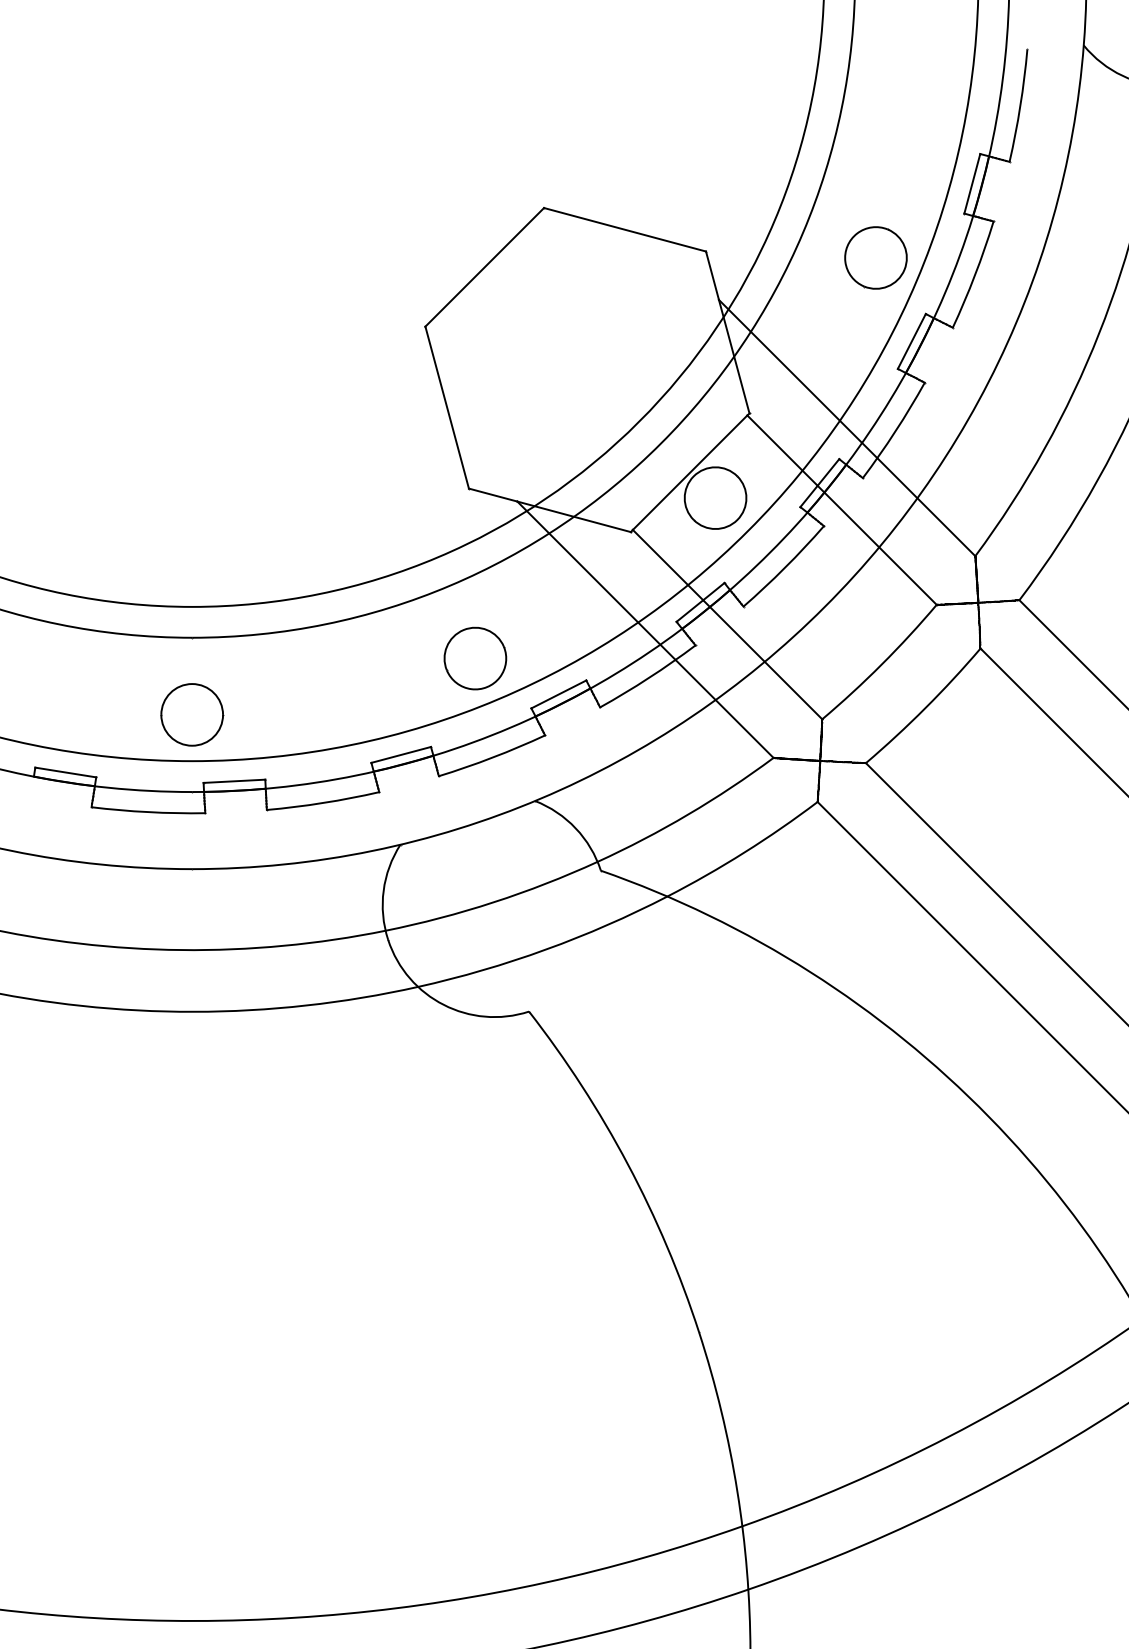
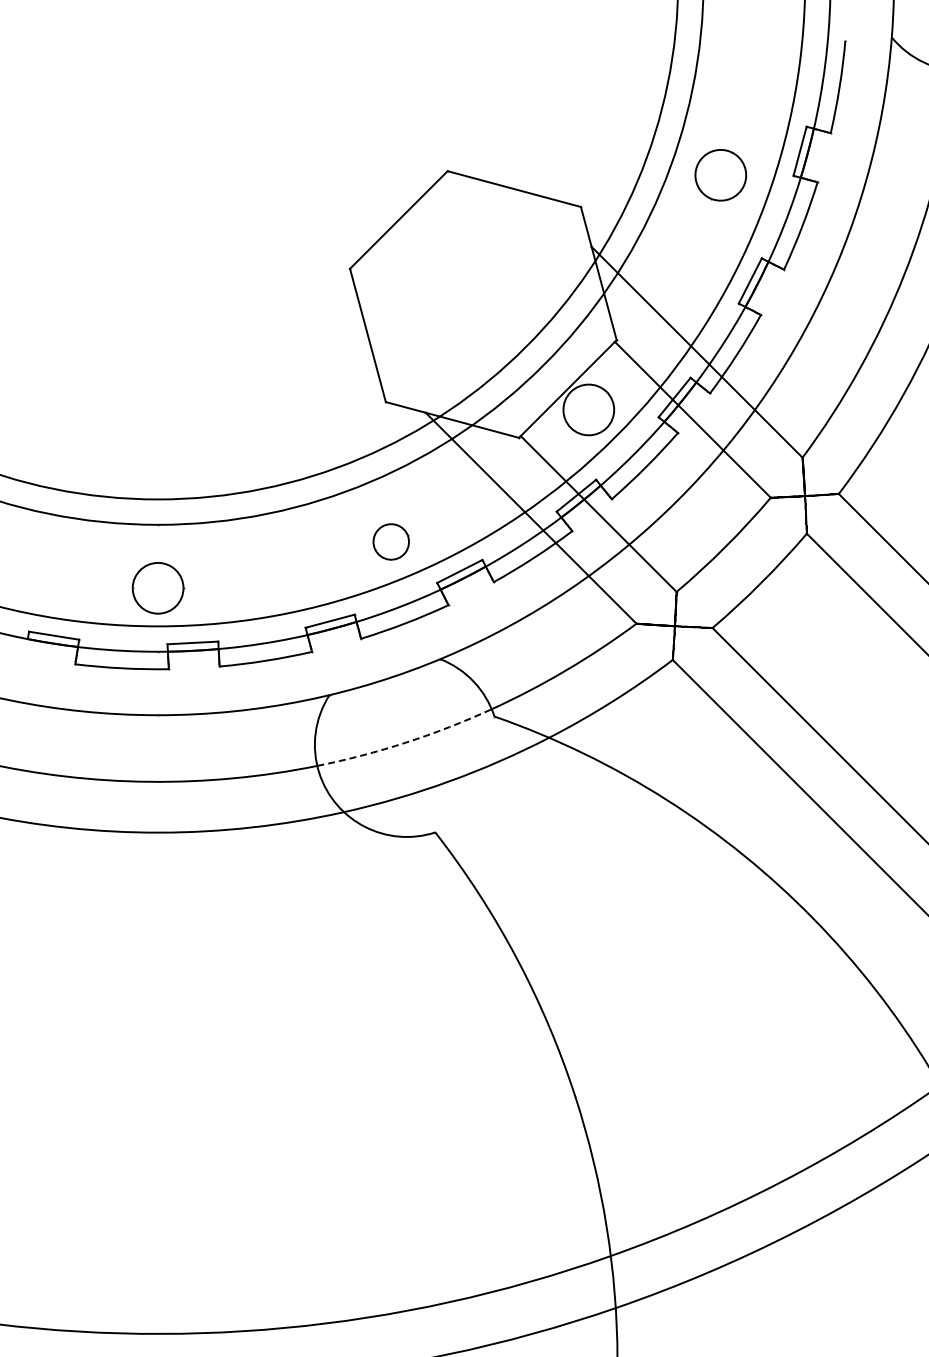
part: (875, 258) -> (720, 175), moved
part: (475, 658) -> (391, 541), size x0.7
arc: (494, 902) -> (406, 742), solid -> dashed

